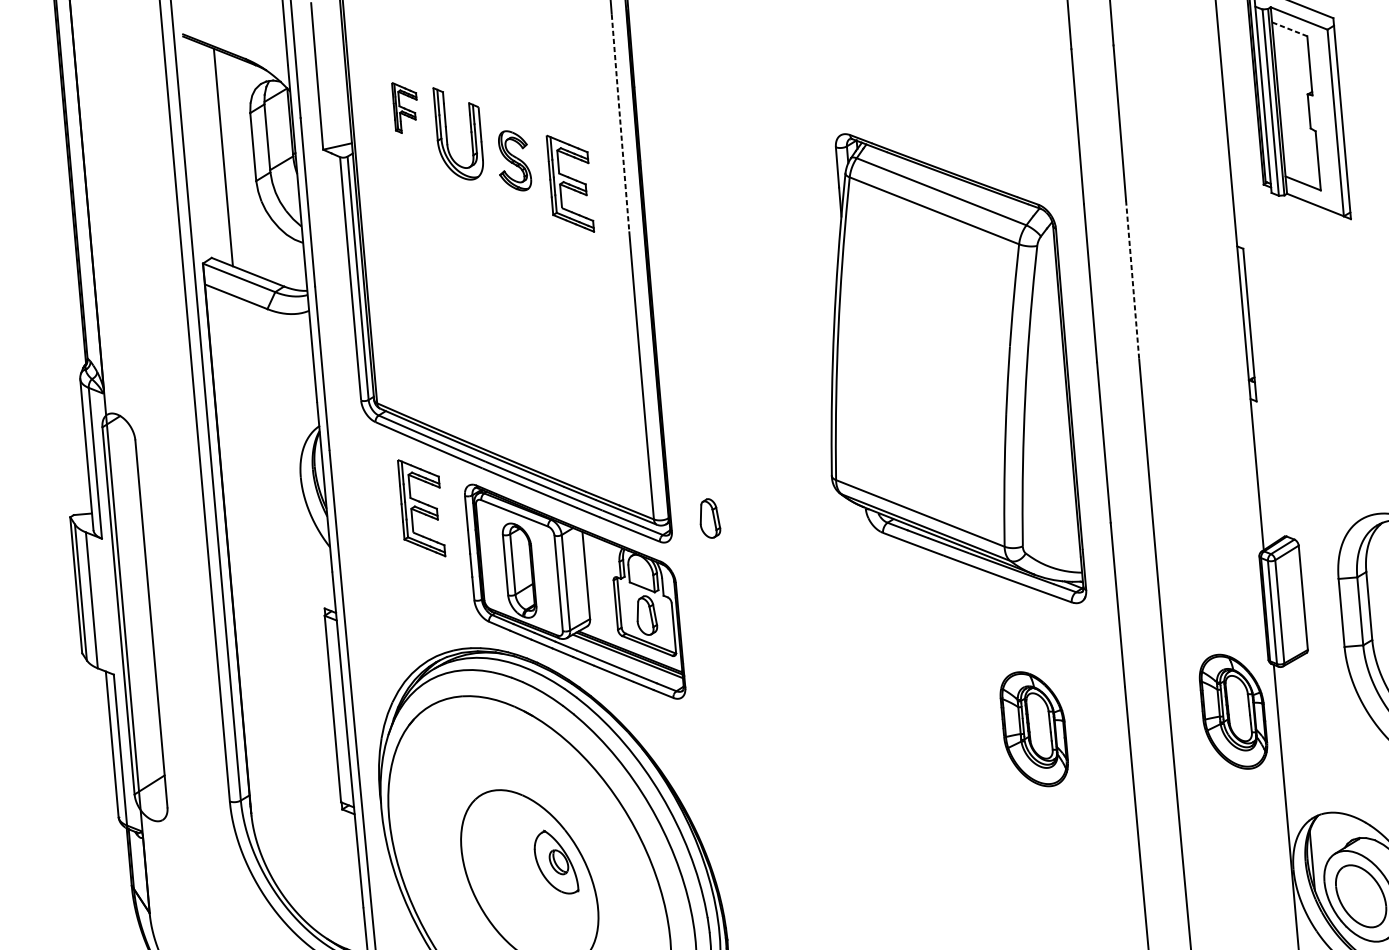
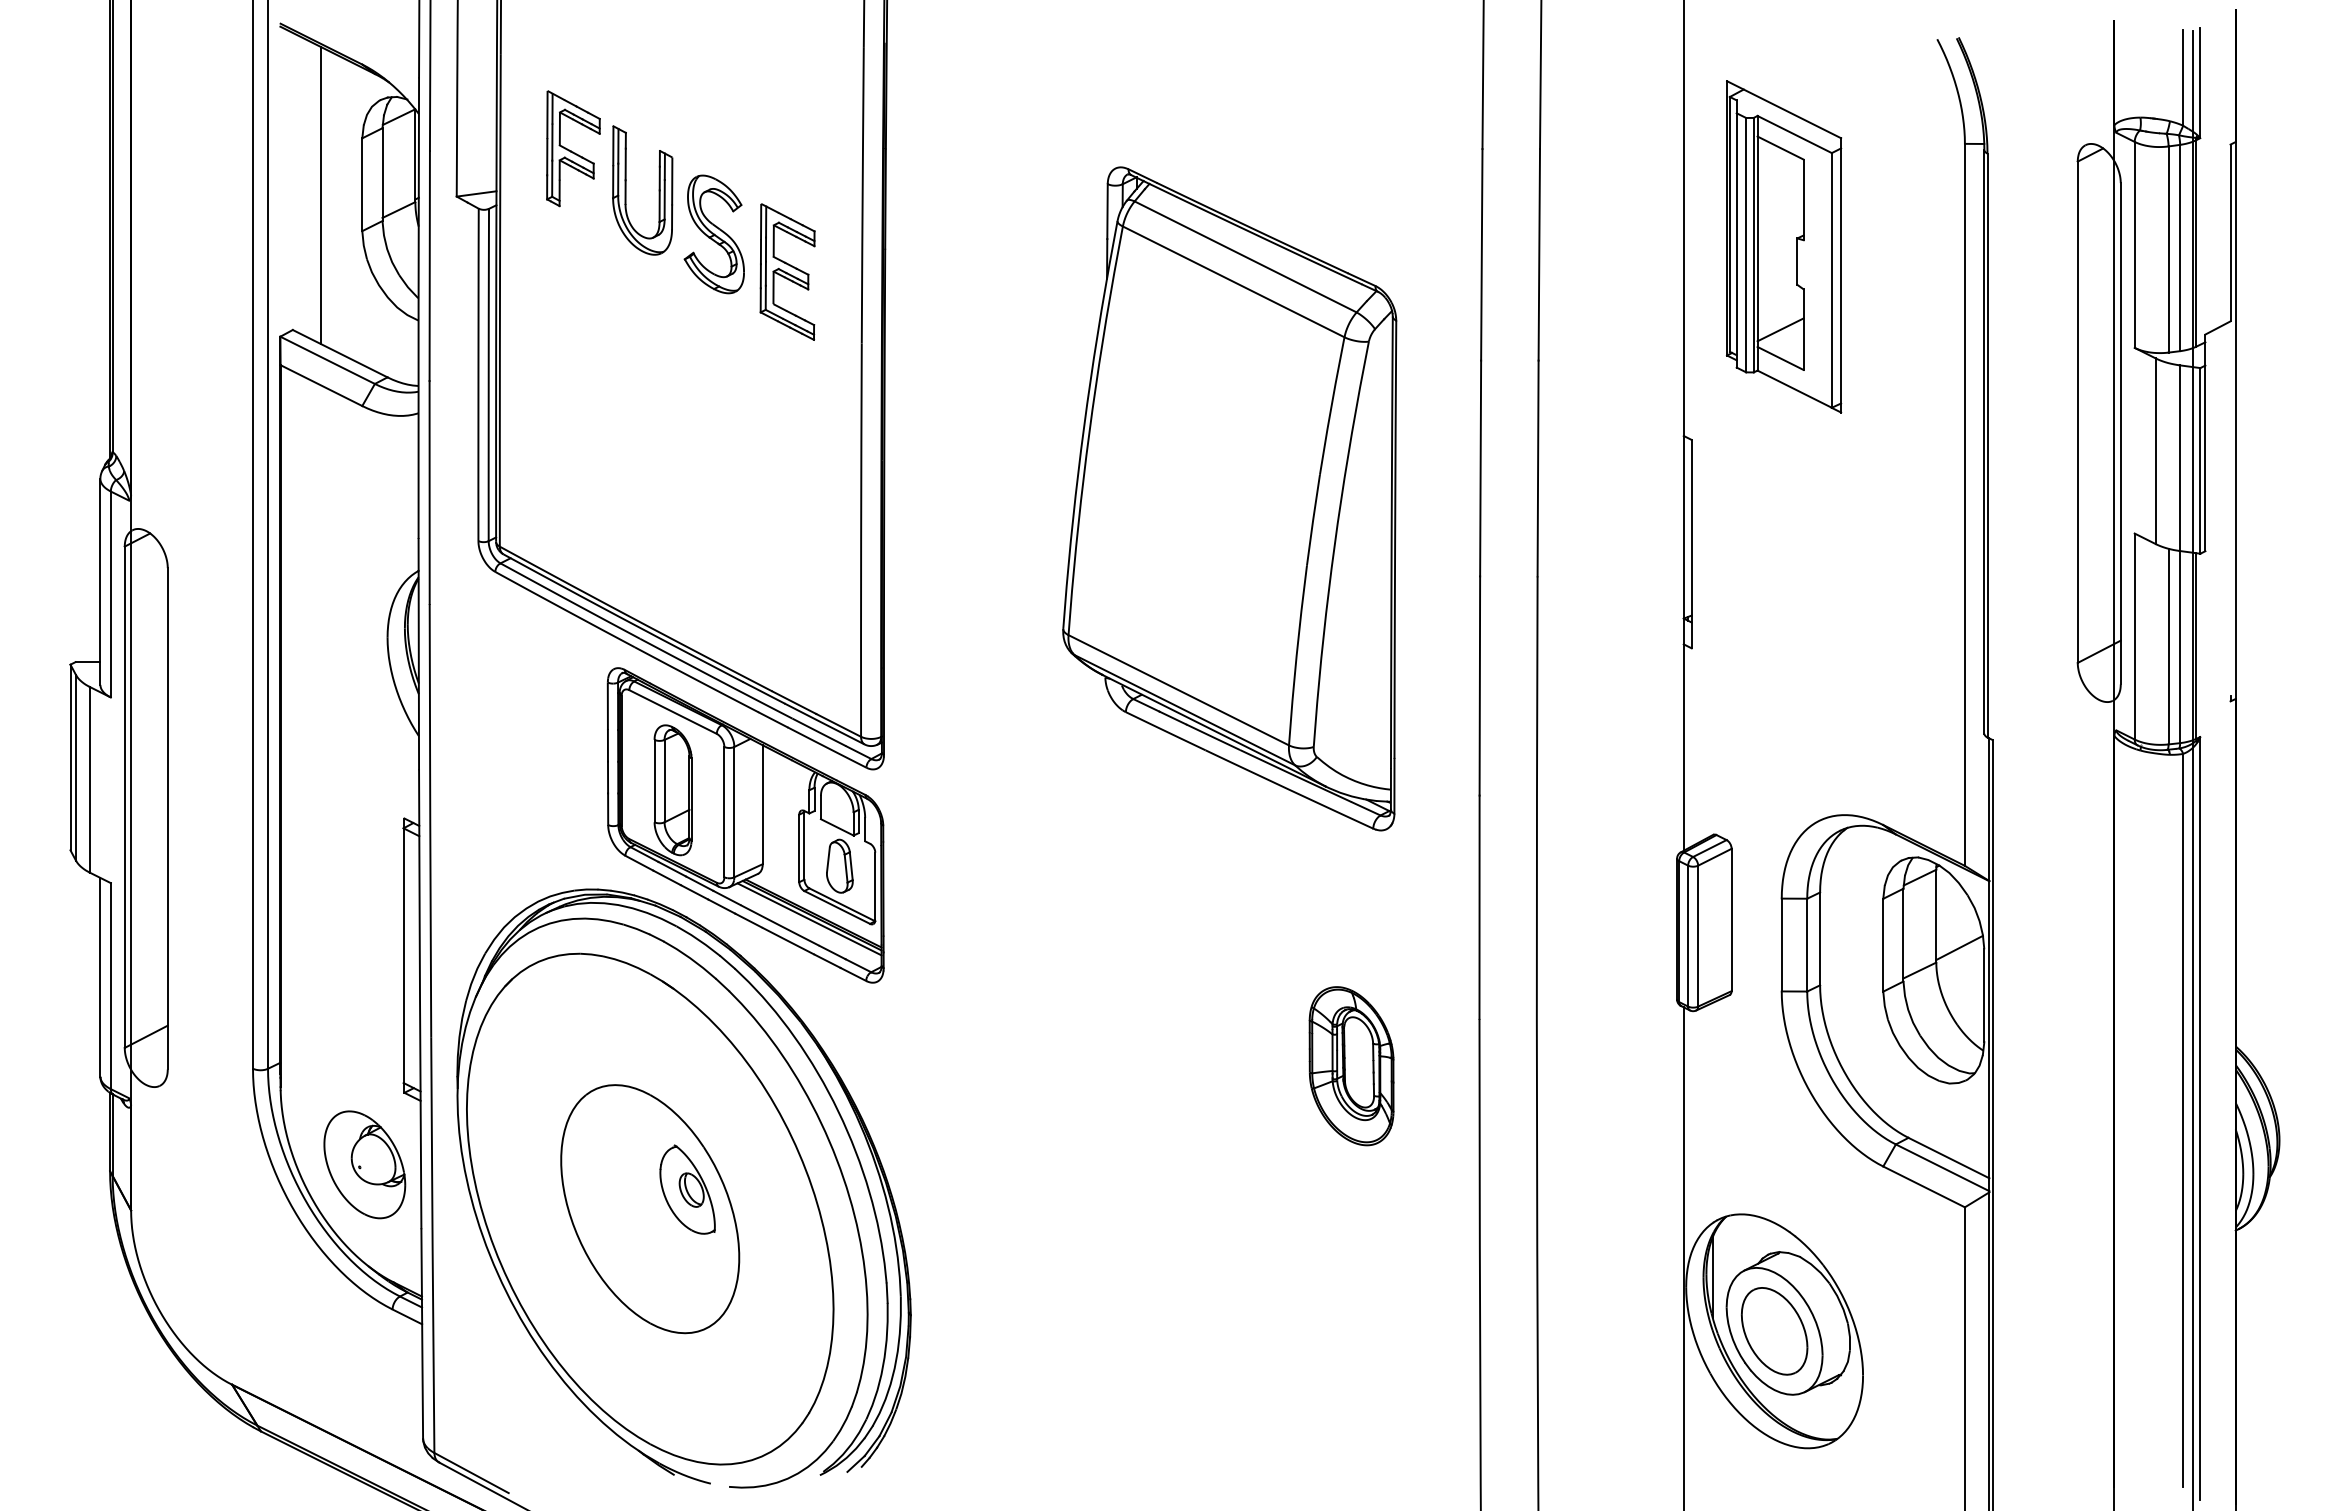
line: (1289, 29) -> (1780, 148), dashed -> solid
part: (405, 106) -> (573, 148), size x1.67
line: (620, 123) -> (862, 196), dashed -> solid
part: (513, 161) -> (713, 234), size x1.43
line: (1301, 162) -> (1780, 329), added
line: (1132, 279) -> (1538, 468), dashed -> solid
part: (945, 369) -> (1229, 498), moved
part: (421, 507) -> (547, 693), removed
part: (709, 518) -> (936, 741), removed
part: (1233, 712) -> (1623, 1066), removed
part: (317, 864) -> (364, 1164), added

